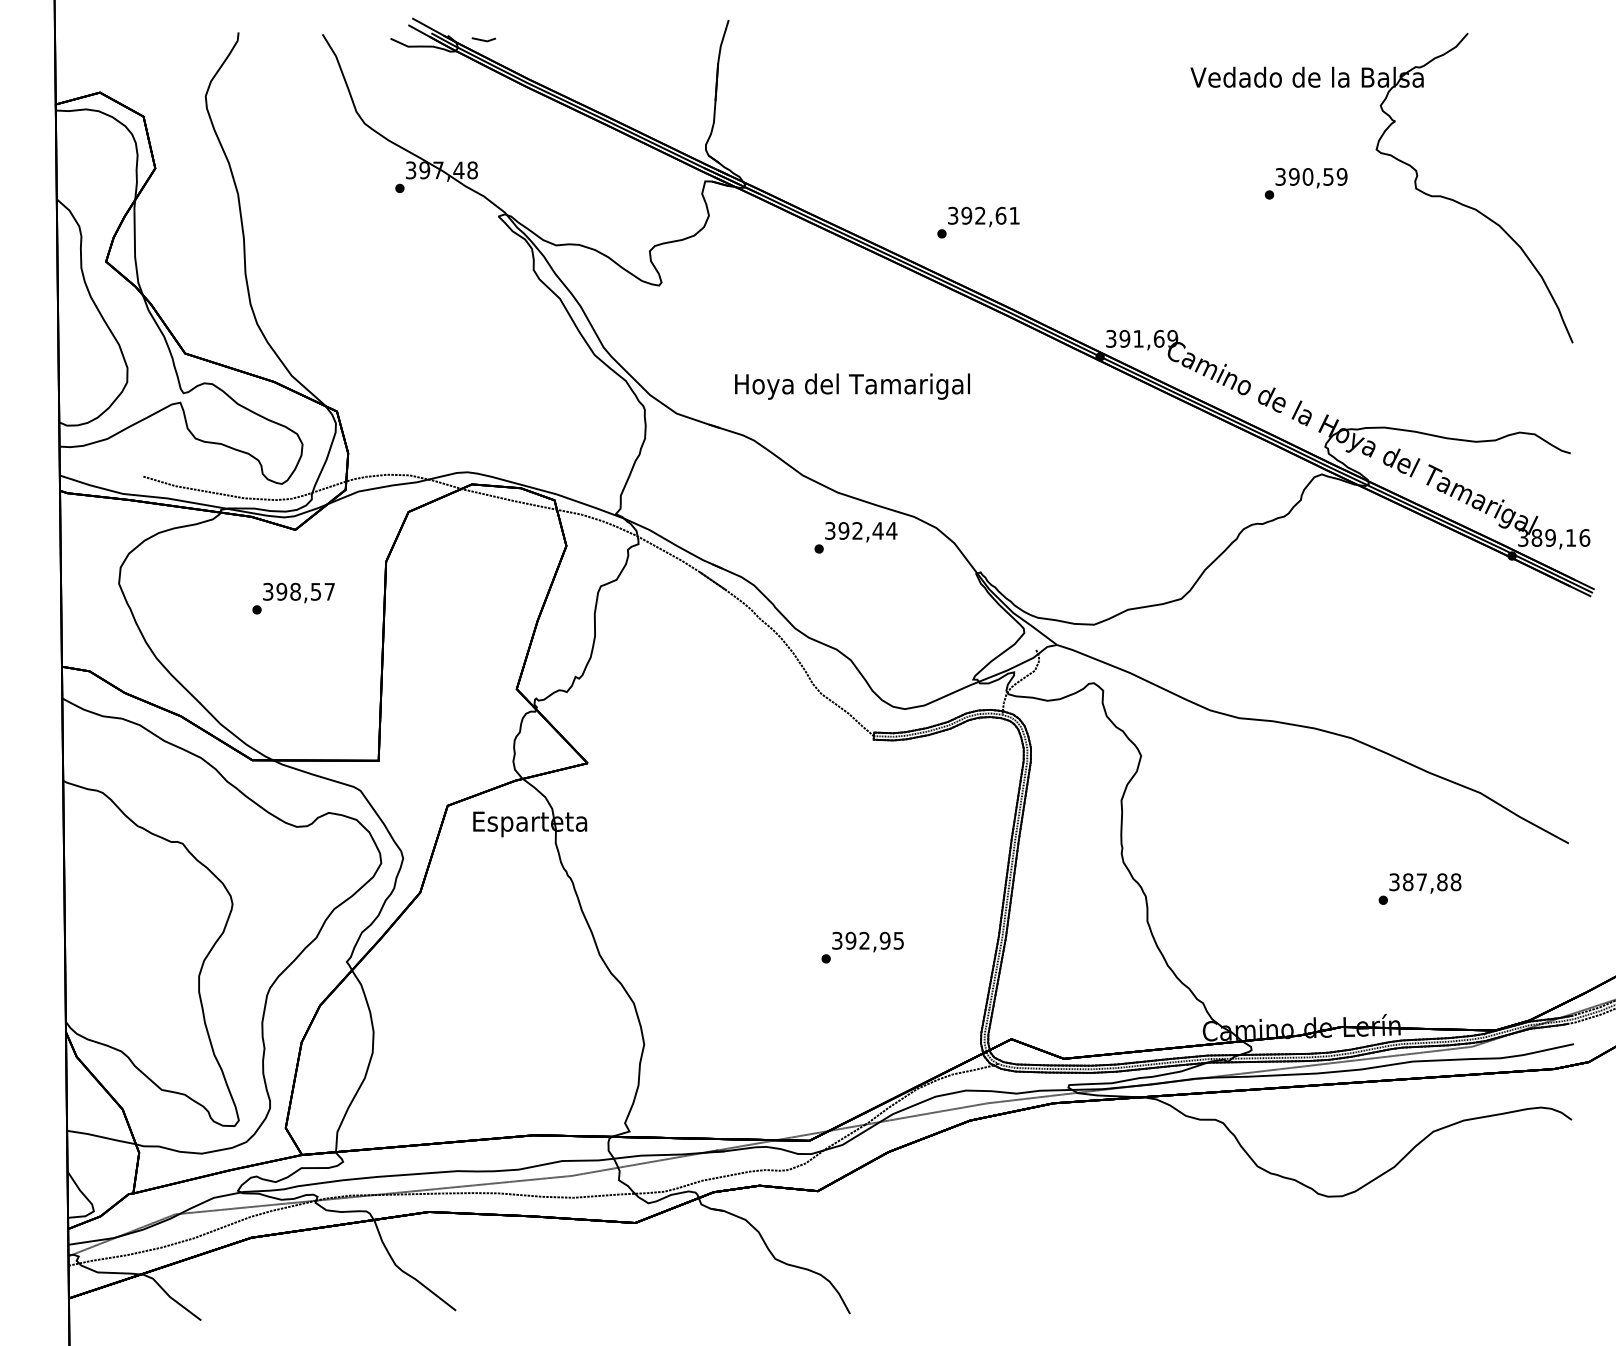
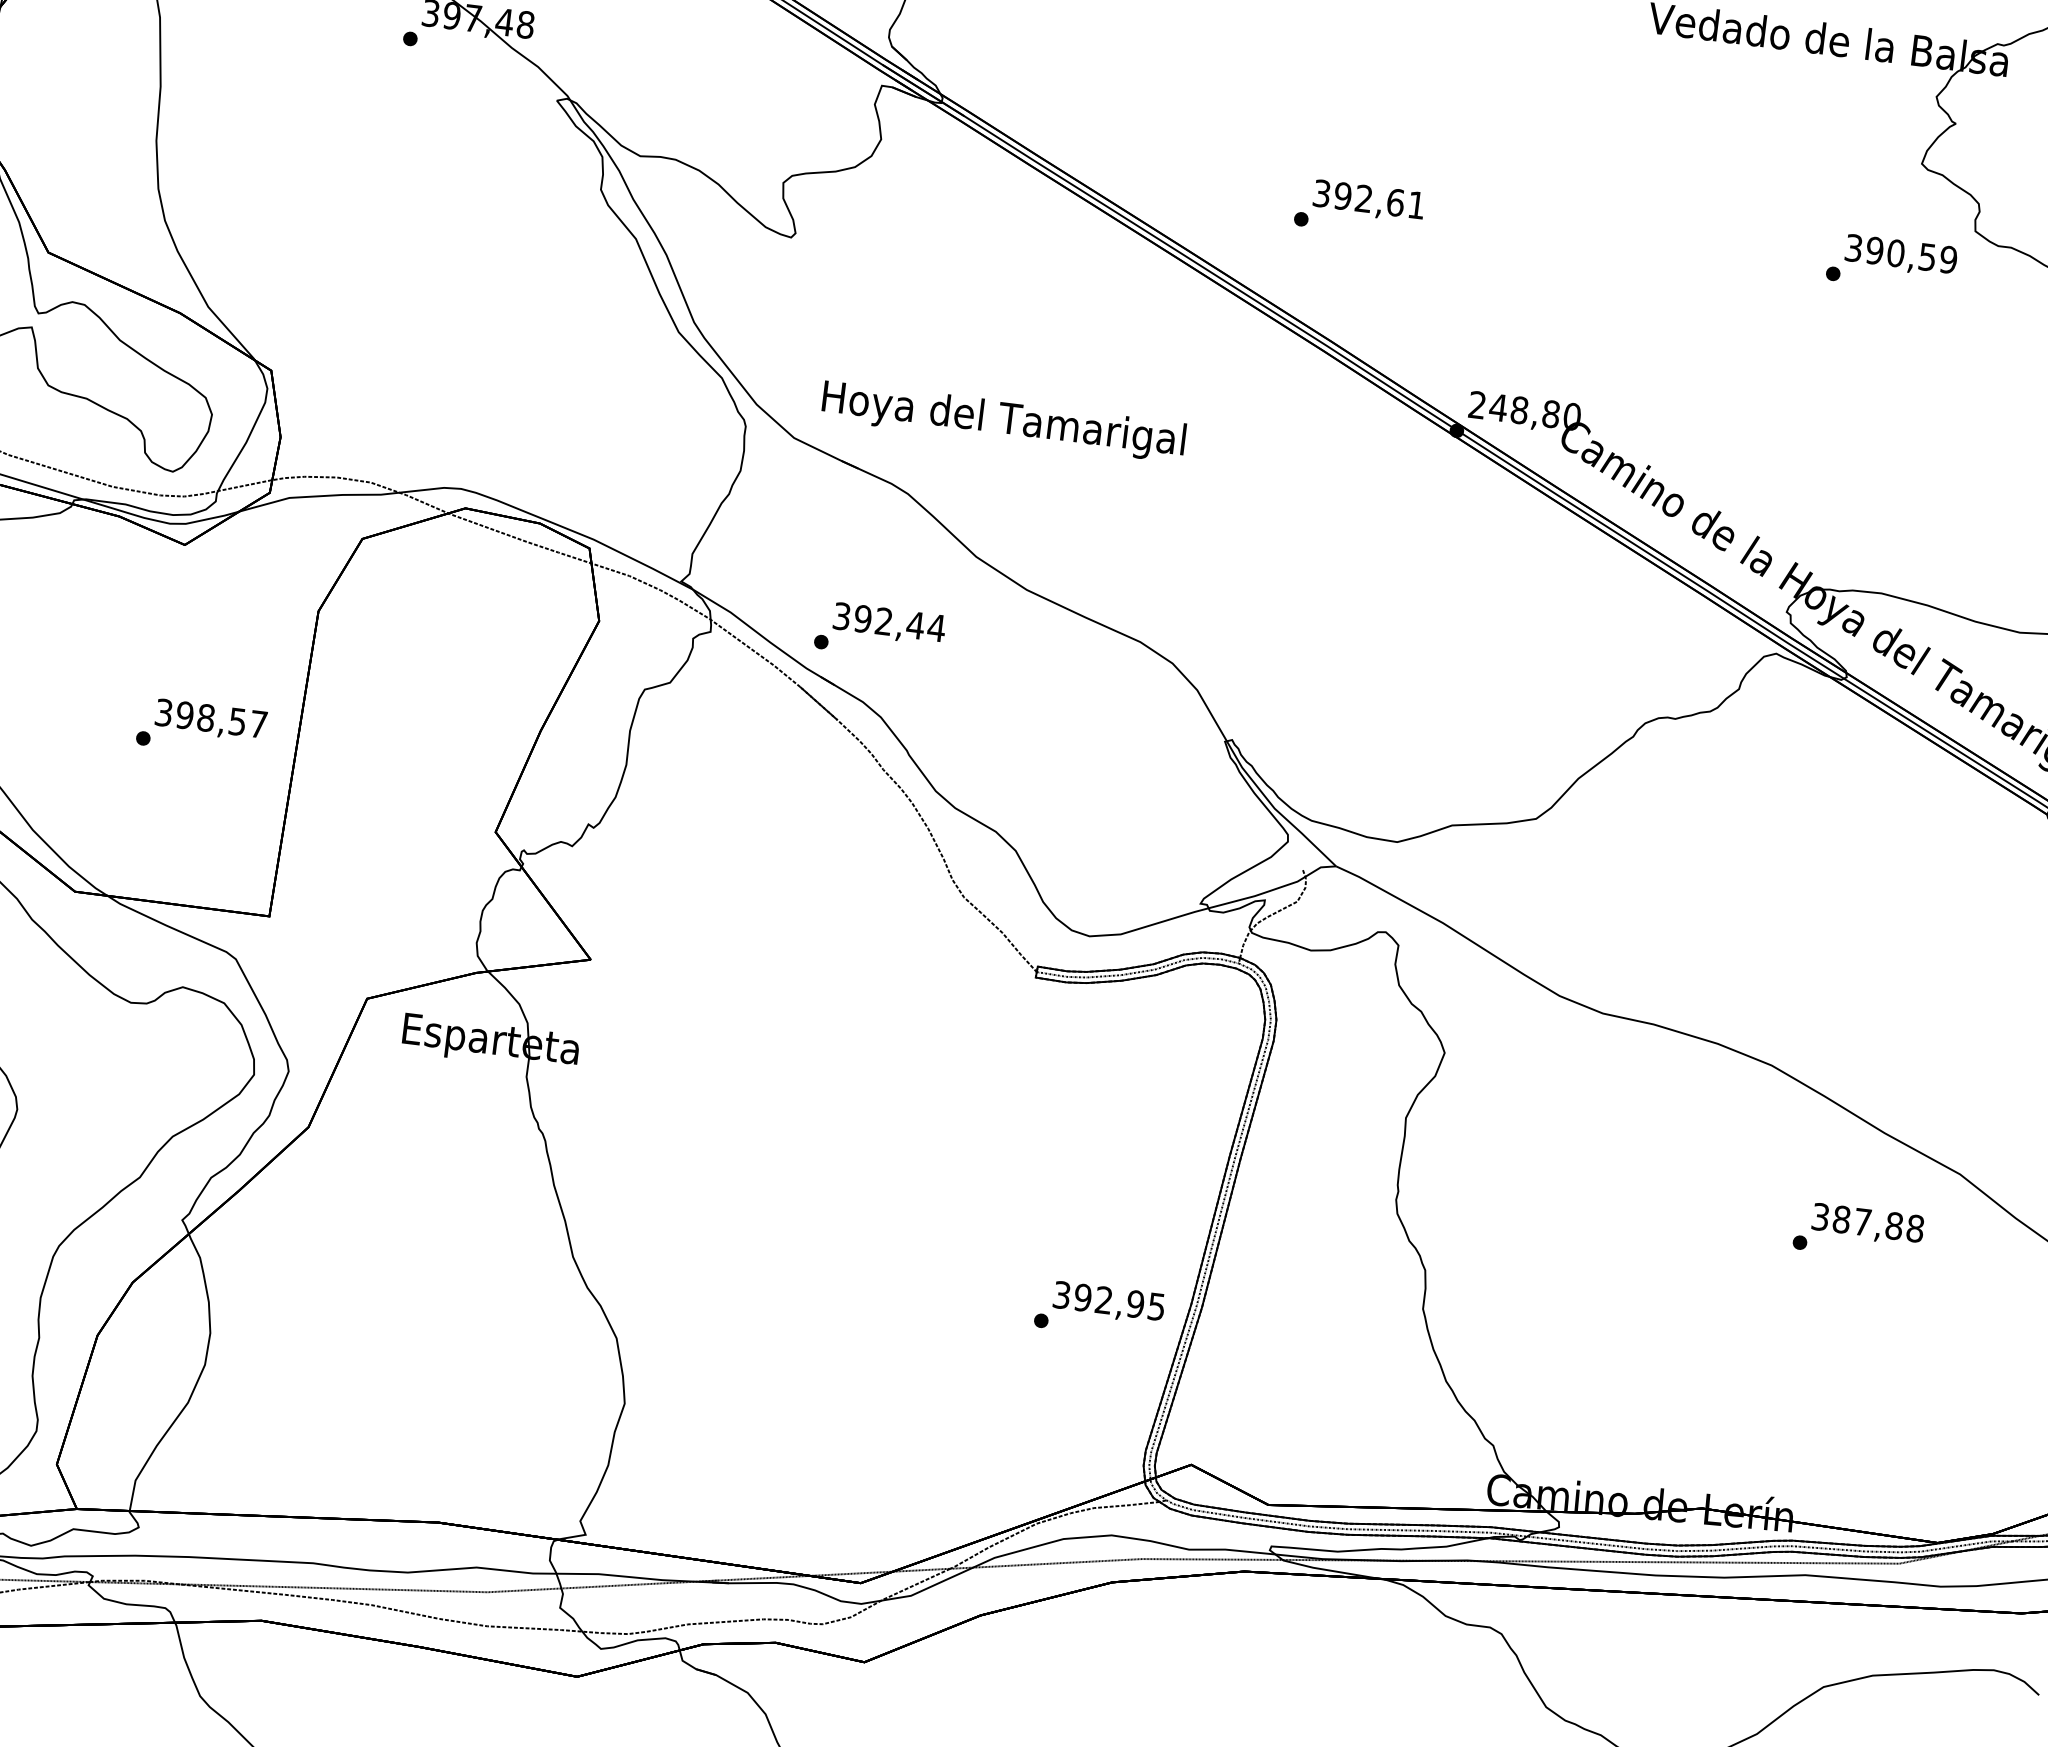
text: (1305, 183) -> (1890, 262), moved
text: (978, 222) -> (1359, 208), moved
text: (1142, 338) -> (1525, 410), 391,69 -> 248,80
text: (852, 386) -> (1003, 421), moved
text: (855, 537) -> (879, 631), moved
text: (293, 598) -> (201, 727), moved
text: (1419, 888) -> (1857, 1231), moved
text: (862, 947) -> (1099, 1310), moved

